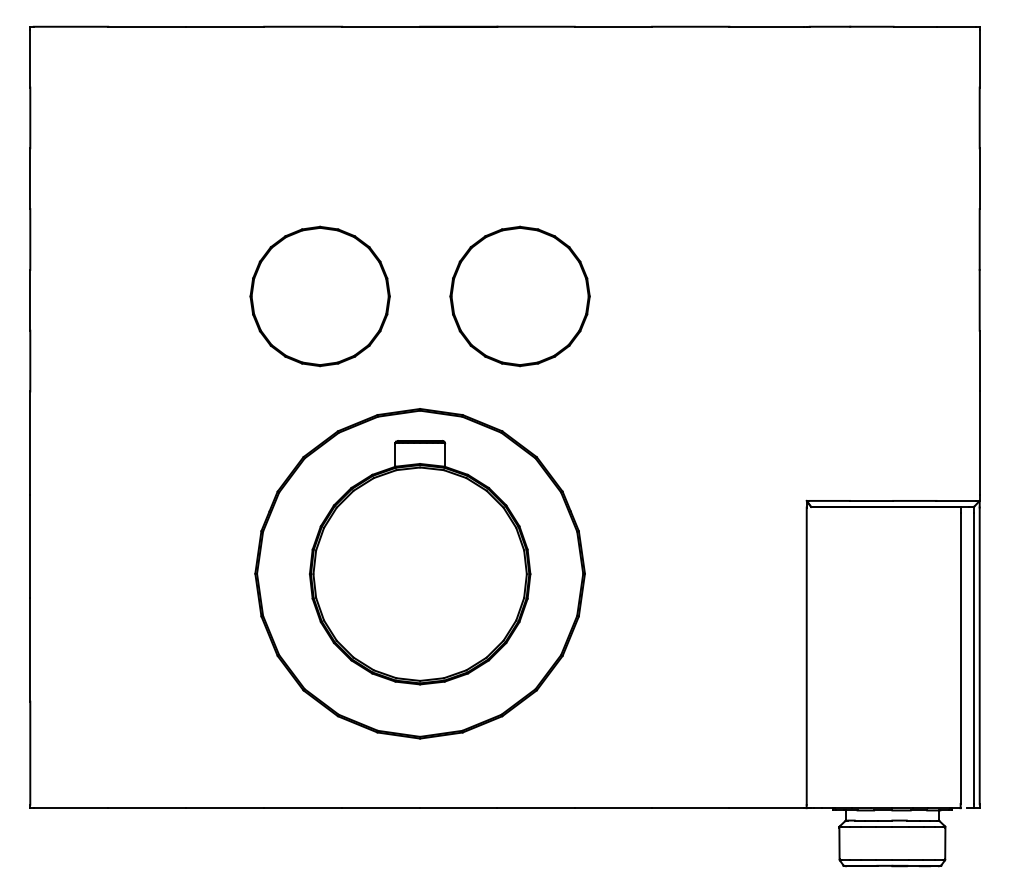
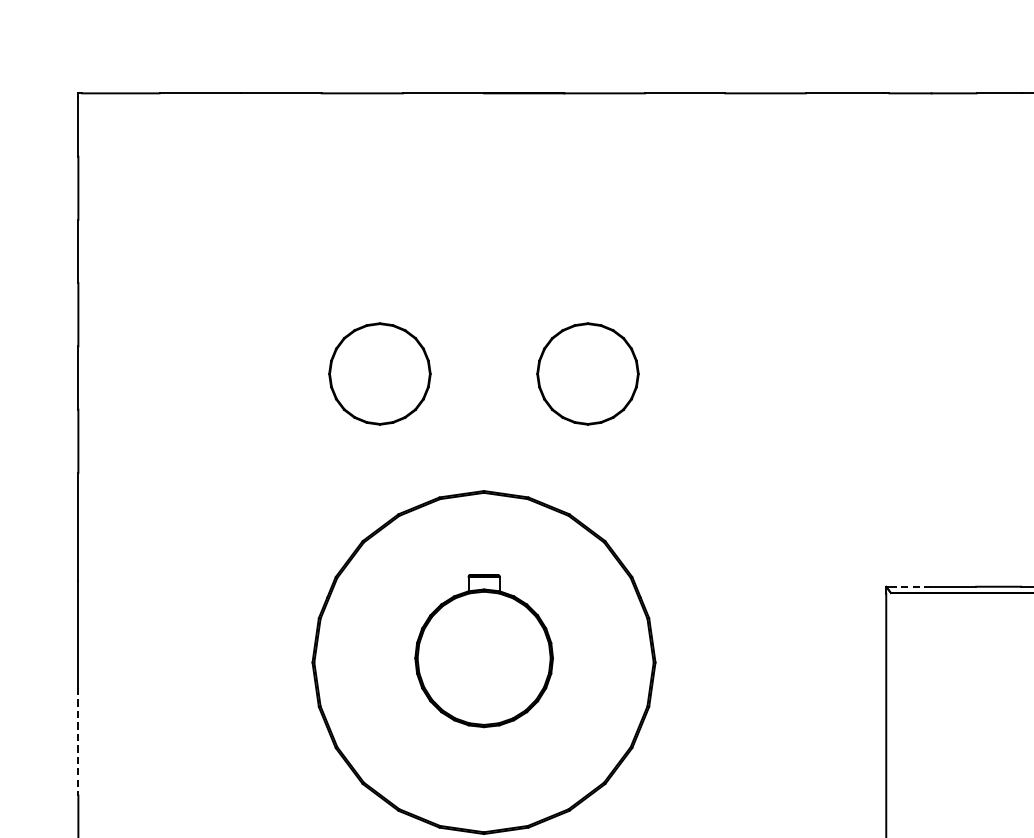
part: (319, 296) -> (379, 374), size x0.7
part: (519, 296) -> (587, 374), size x0.7
line: (829, 500) -> (909, 586), solid -> dashed
part: (420, 562) -> (484, 650), size x0.6
line: (30, 649) -> (78, 741), solid -> dashed

